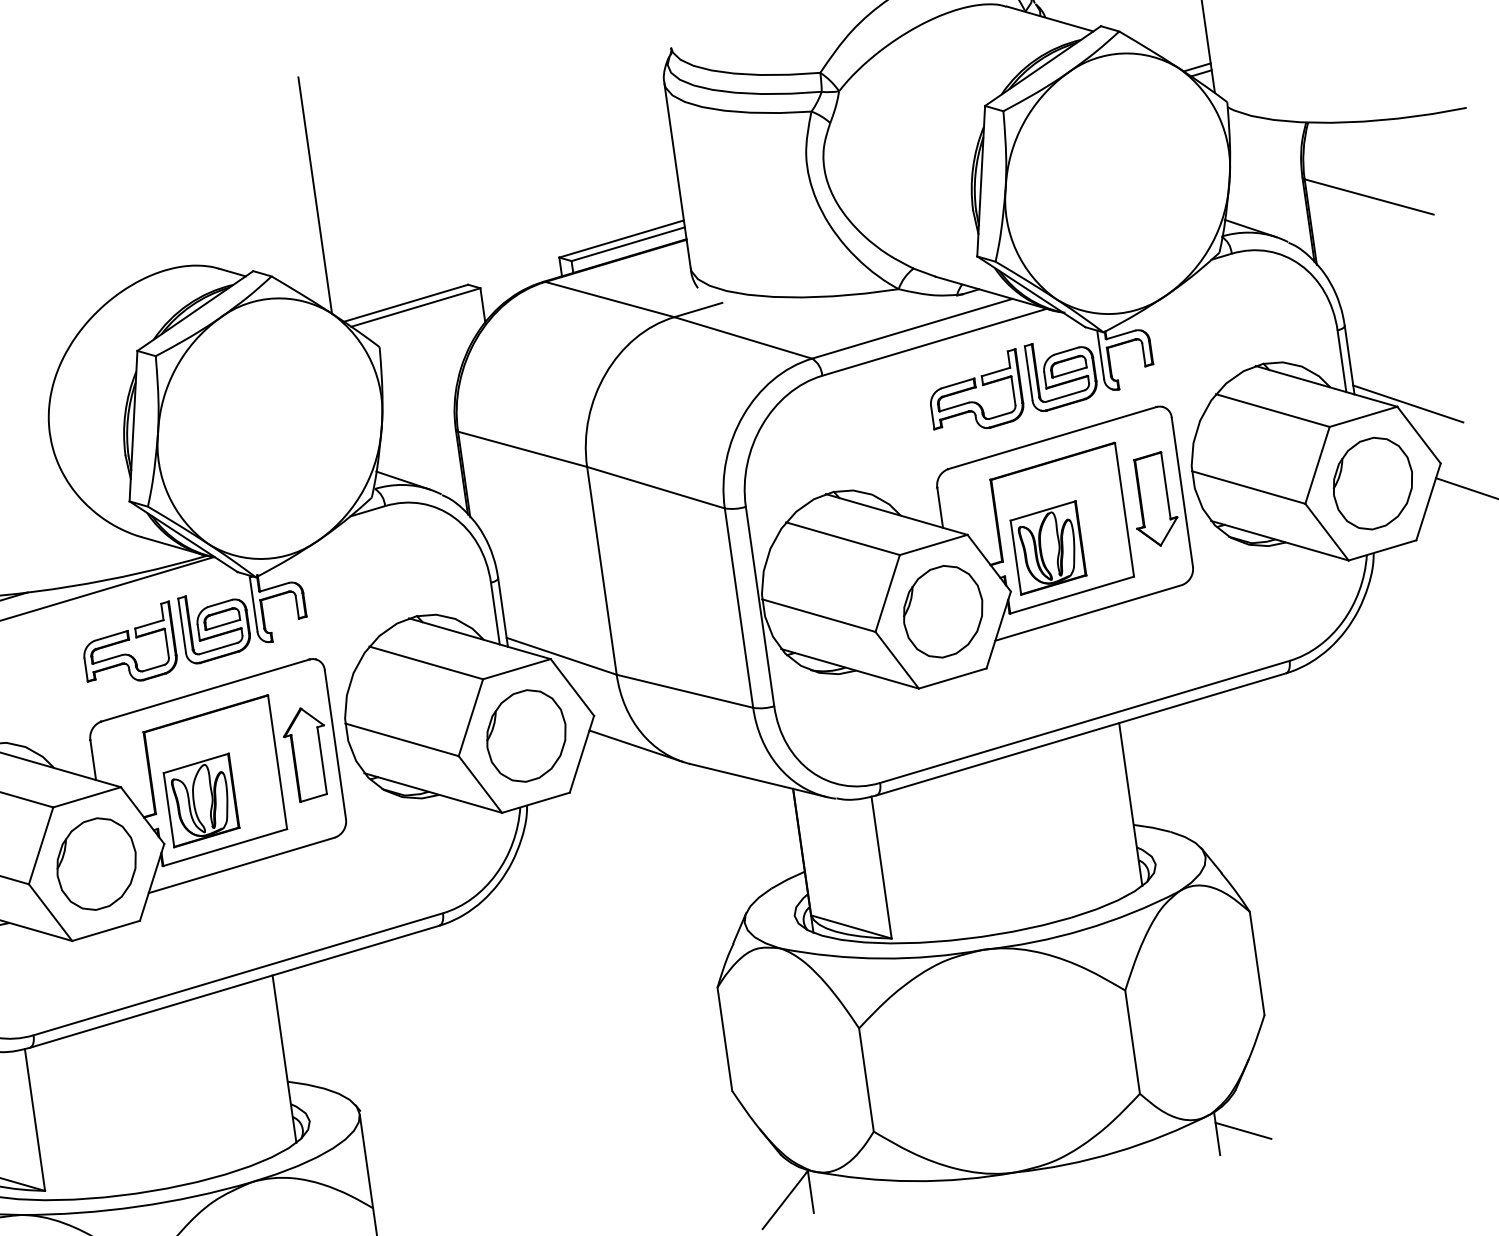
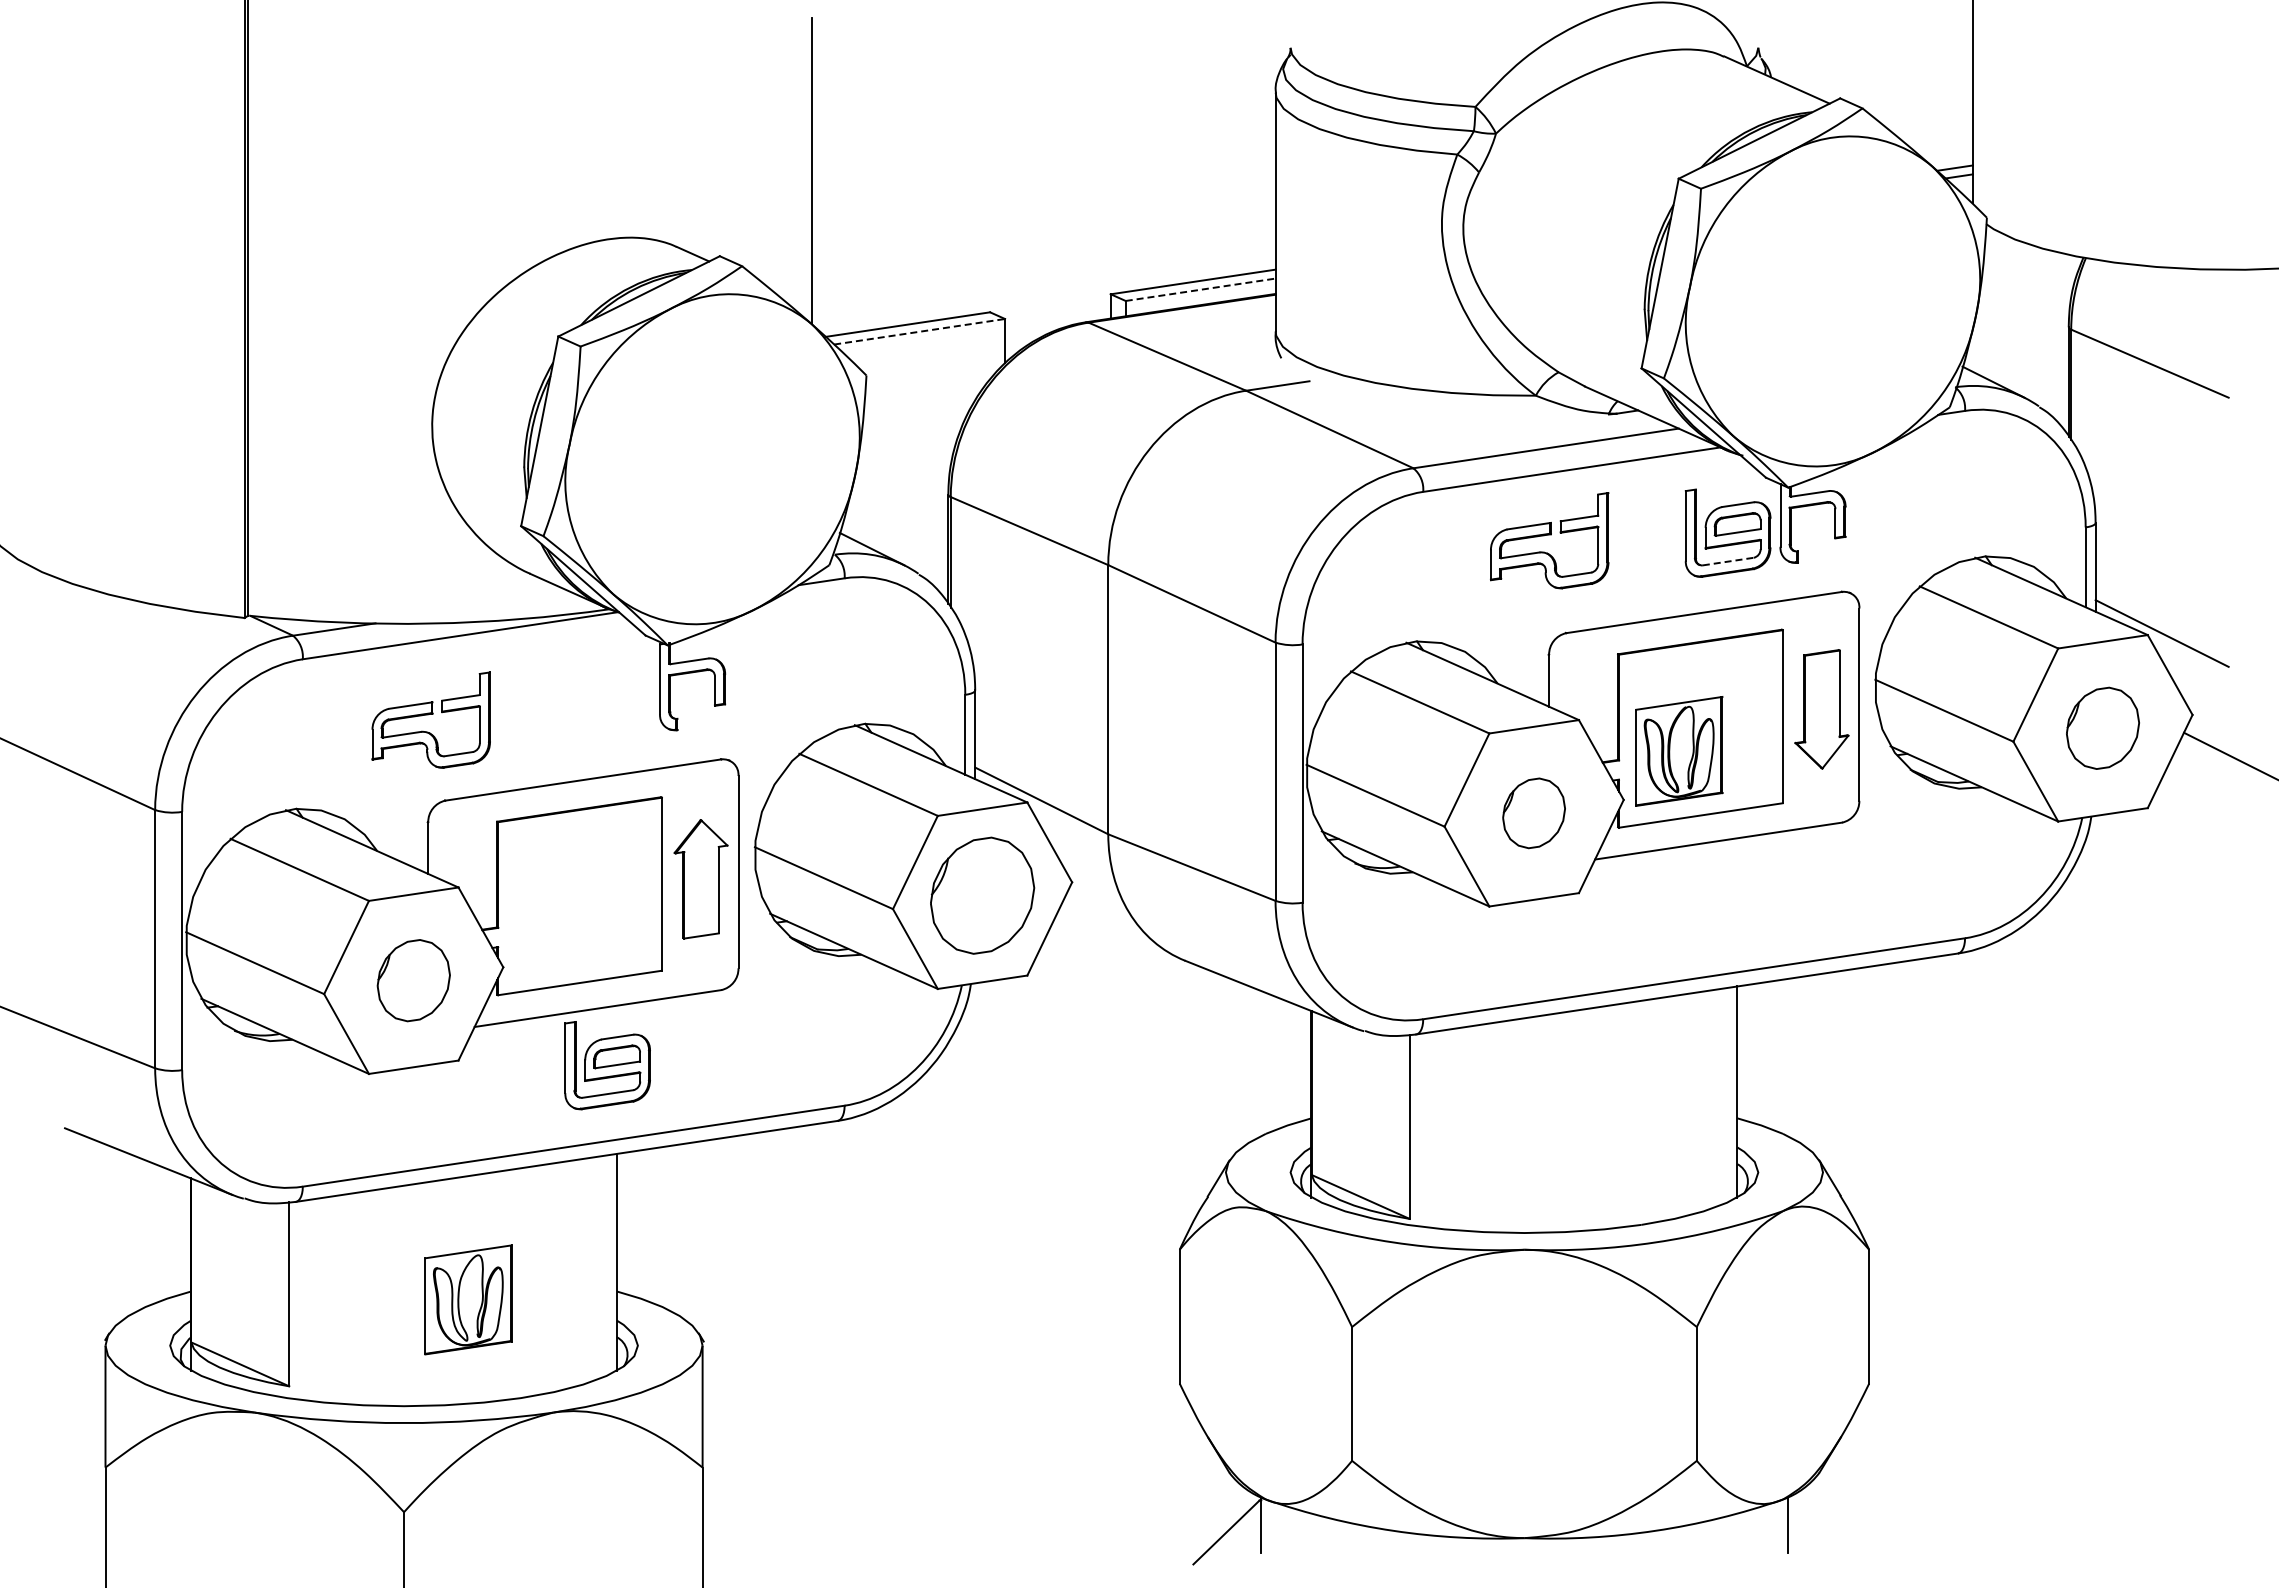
line: (628, 244) -> (1200, 289), solid -> dashed
line: (416, 307) -> (920, 331), solid -> dashed
part: (975, 392) -> (1549, 540), moved
line: (1065, 396) -> (1728, 561), solid -> dashed
part: (1372, 483) -> (2102, 728), size x0.7
part: (942, 611) -> (1533, 813), size x0.6
part: (215, 626) -> (607, 1065), moved
part: (128, 644) -> (430, 719), moved
line: (635, 746) -> (1119, 928), removed
part: (201, 800) -> (468, 1299), moved
part: (96, 863) -> (413, 980), size x0.7
line: (1243, 1130) -> (1821, 1526), removed

